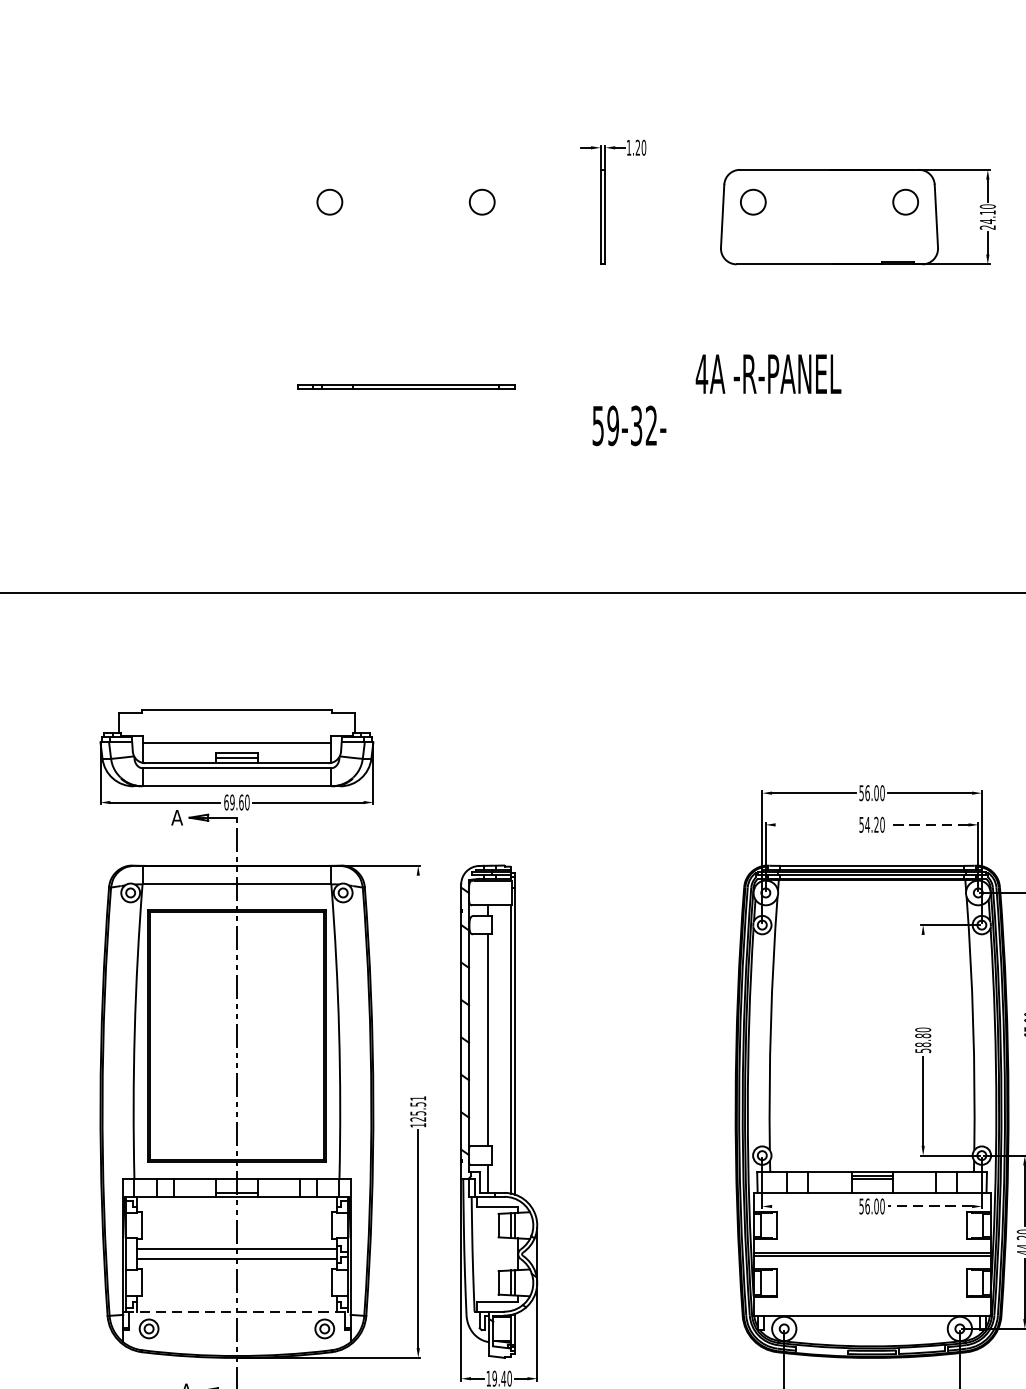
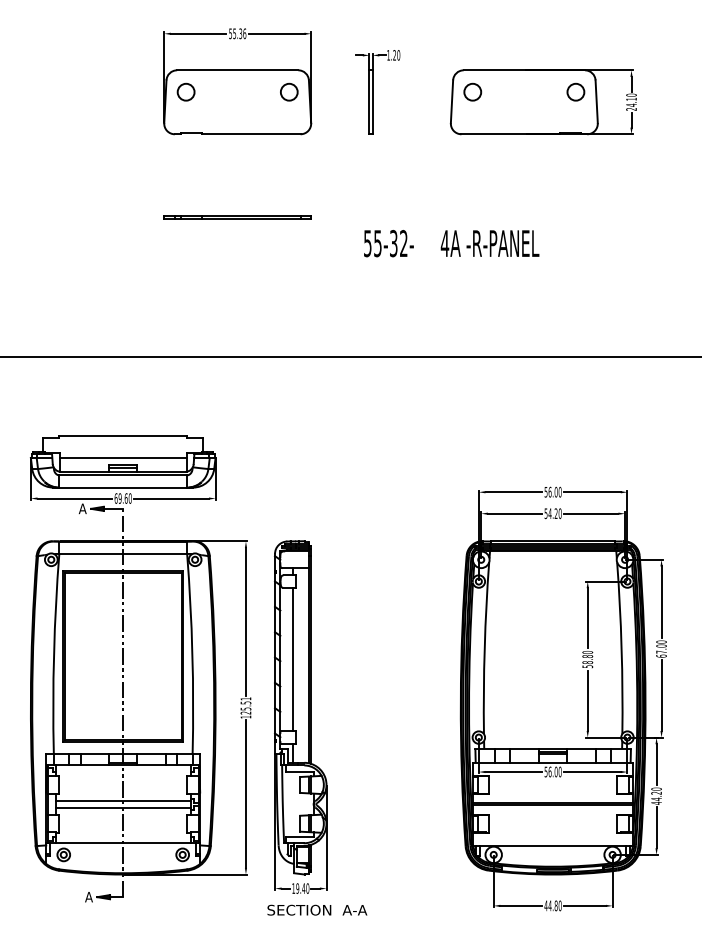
part: (405, 186) -> (237, 81), added
text: (767, 373) -> (489, 243), moved
text: (612, 425) -> (377, 243), 59-32- -> 55-32-
line: (814, 824) -> (514, 513), added
line: (927, 824) -> (590, 513), dashed -> solid
line: (922, 979) -> (587, 618), added
line: (417, 984) -> (245, 621), added
line: (813, 1207) -> (513, 772), added
line: (928, 1207) -> (591, 772), dashed -> solid
line: (237, 1312) -> (123, 843), dashed -> solid

